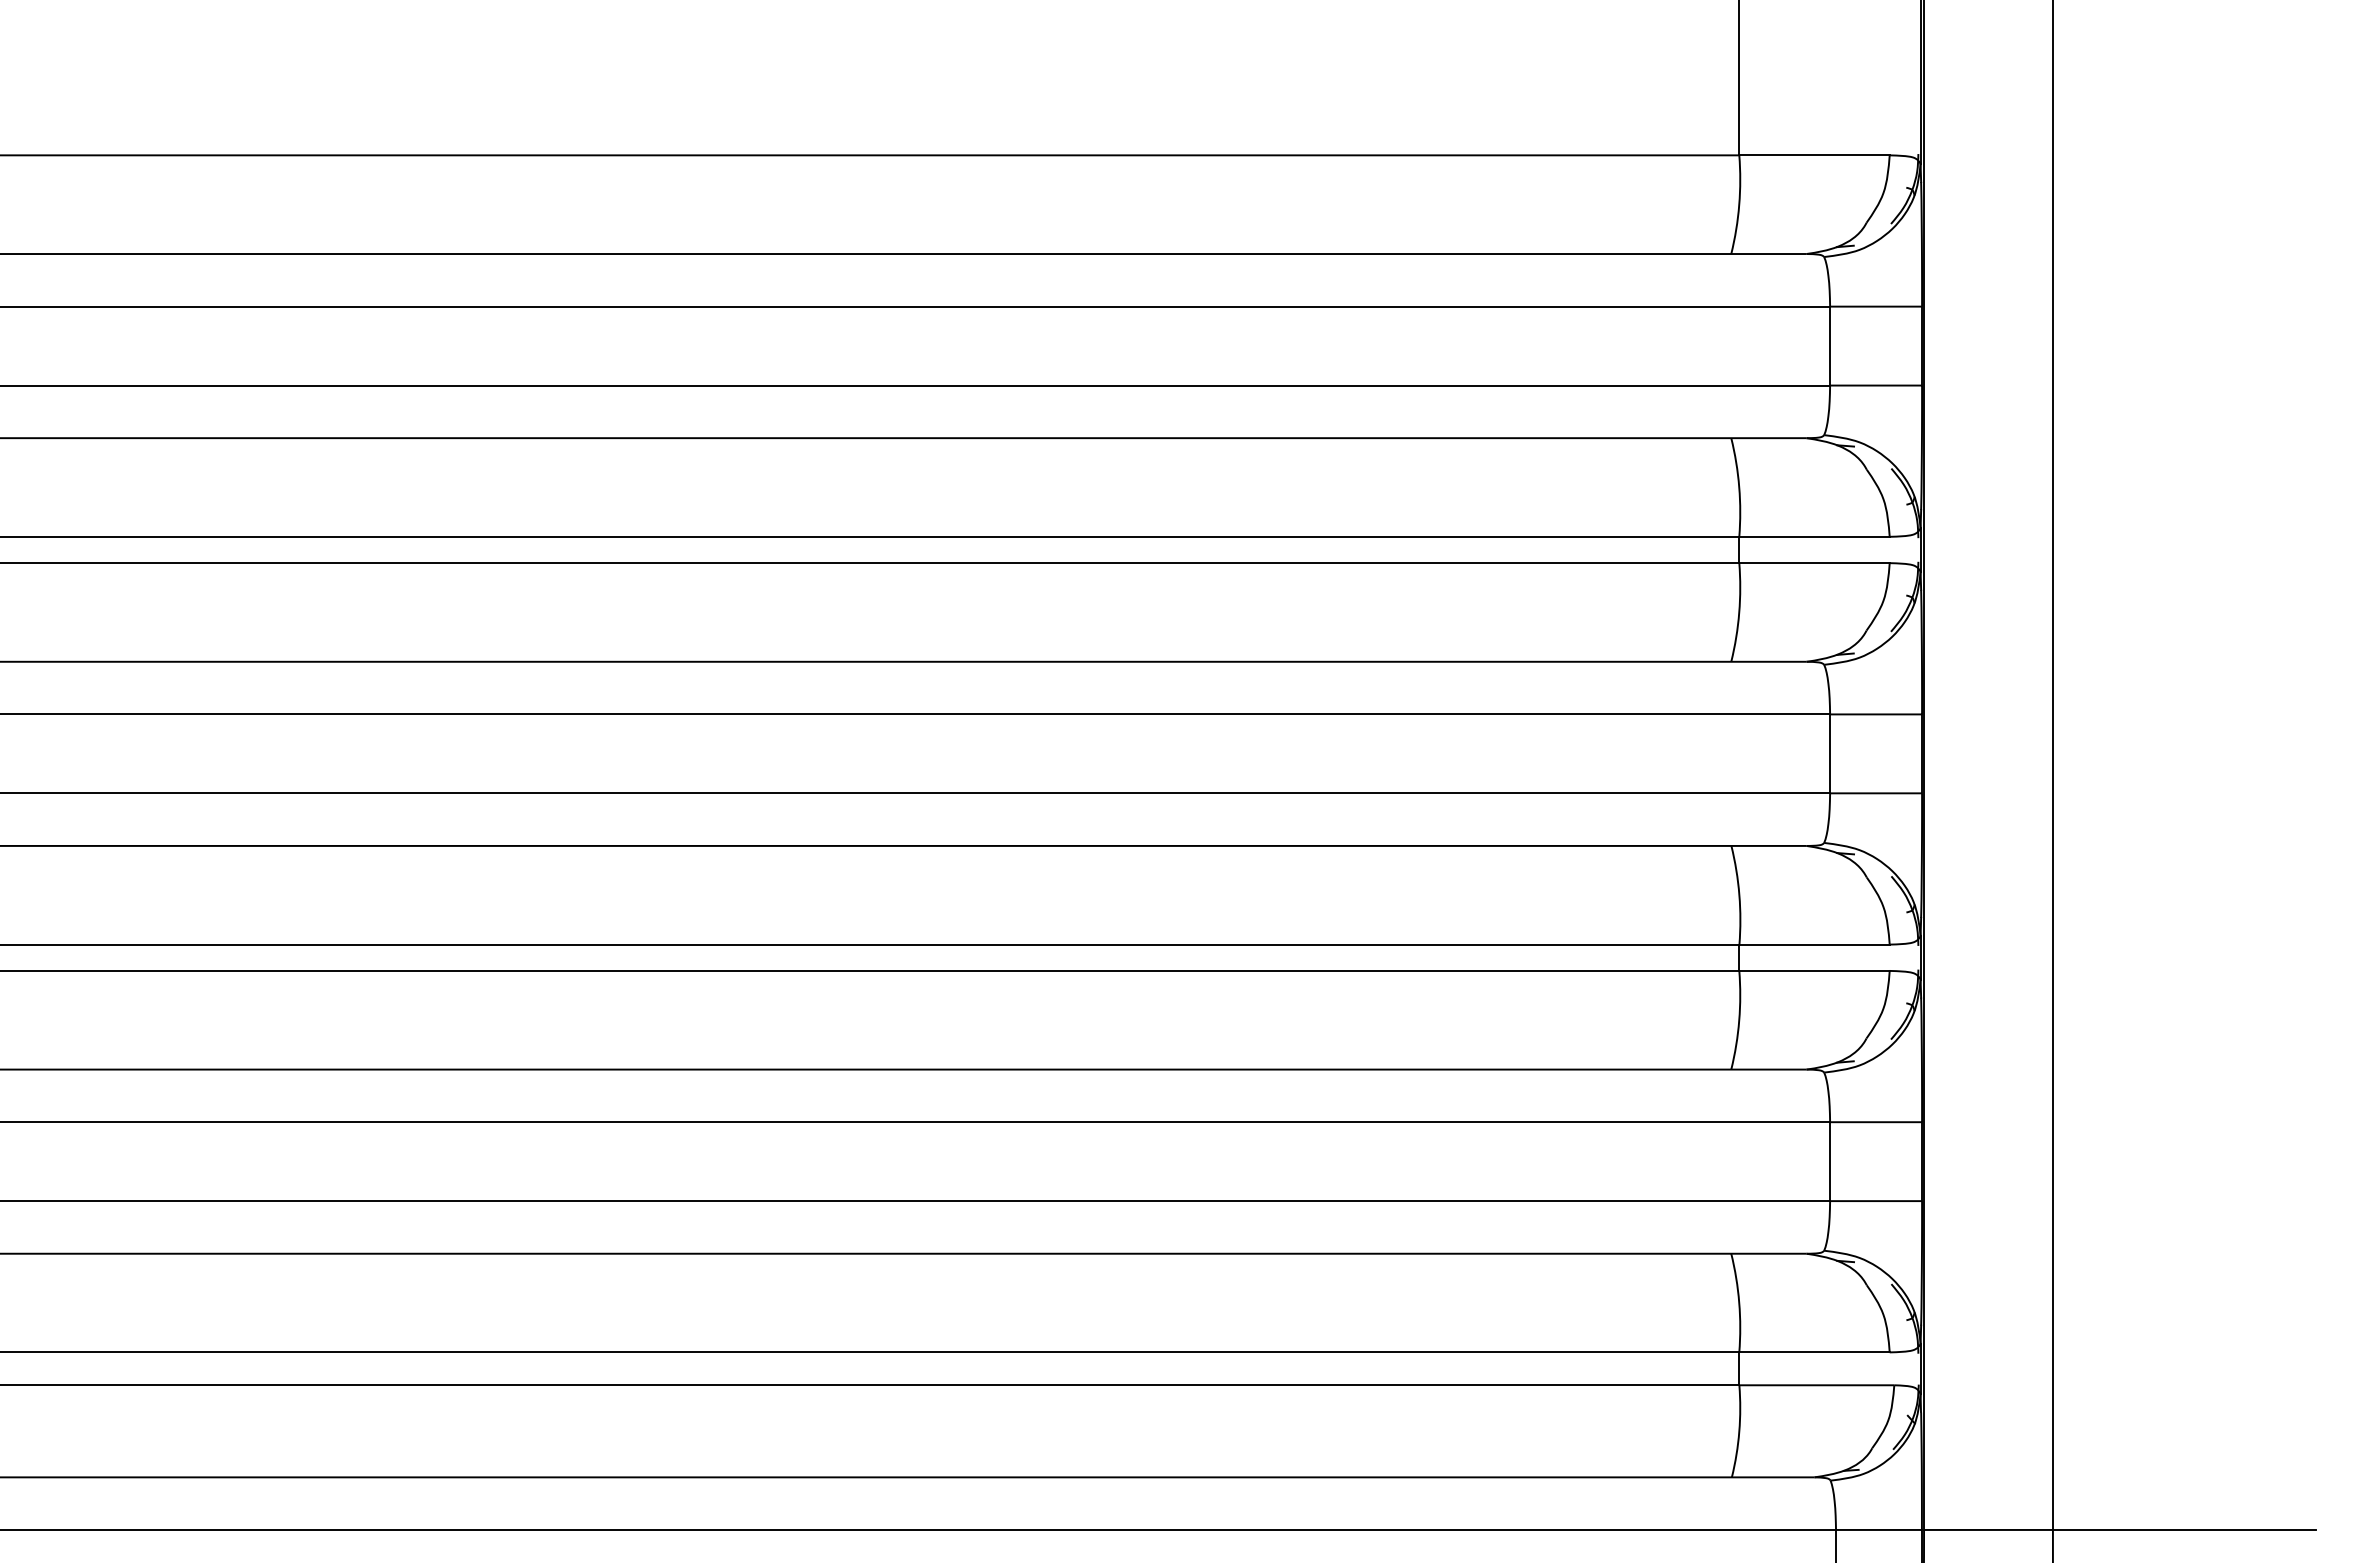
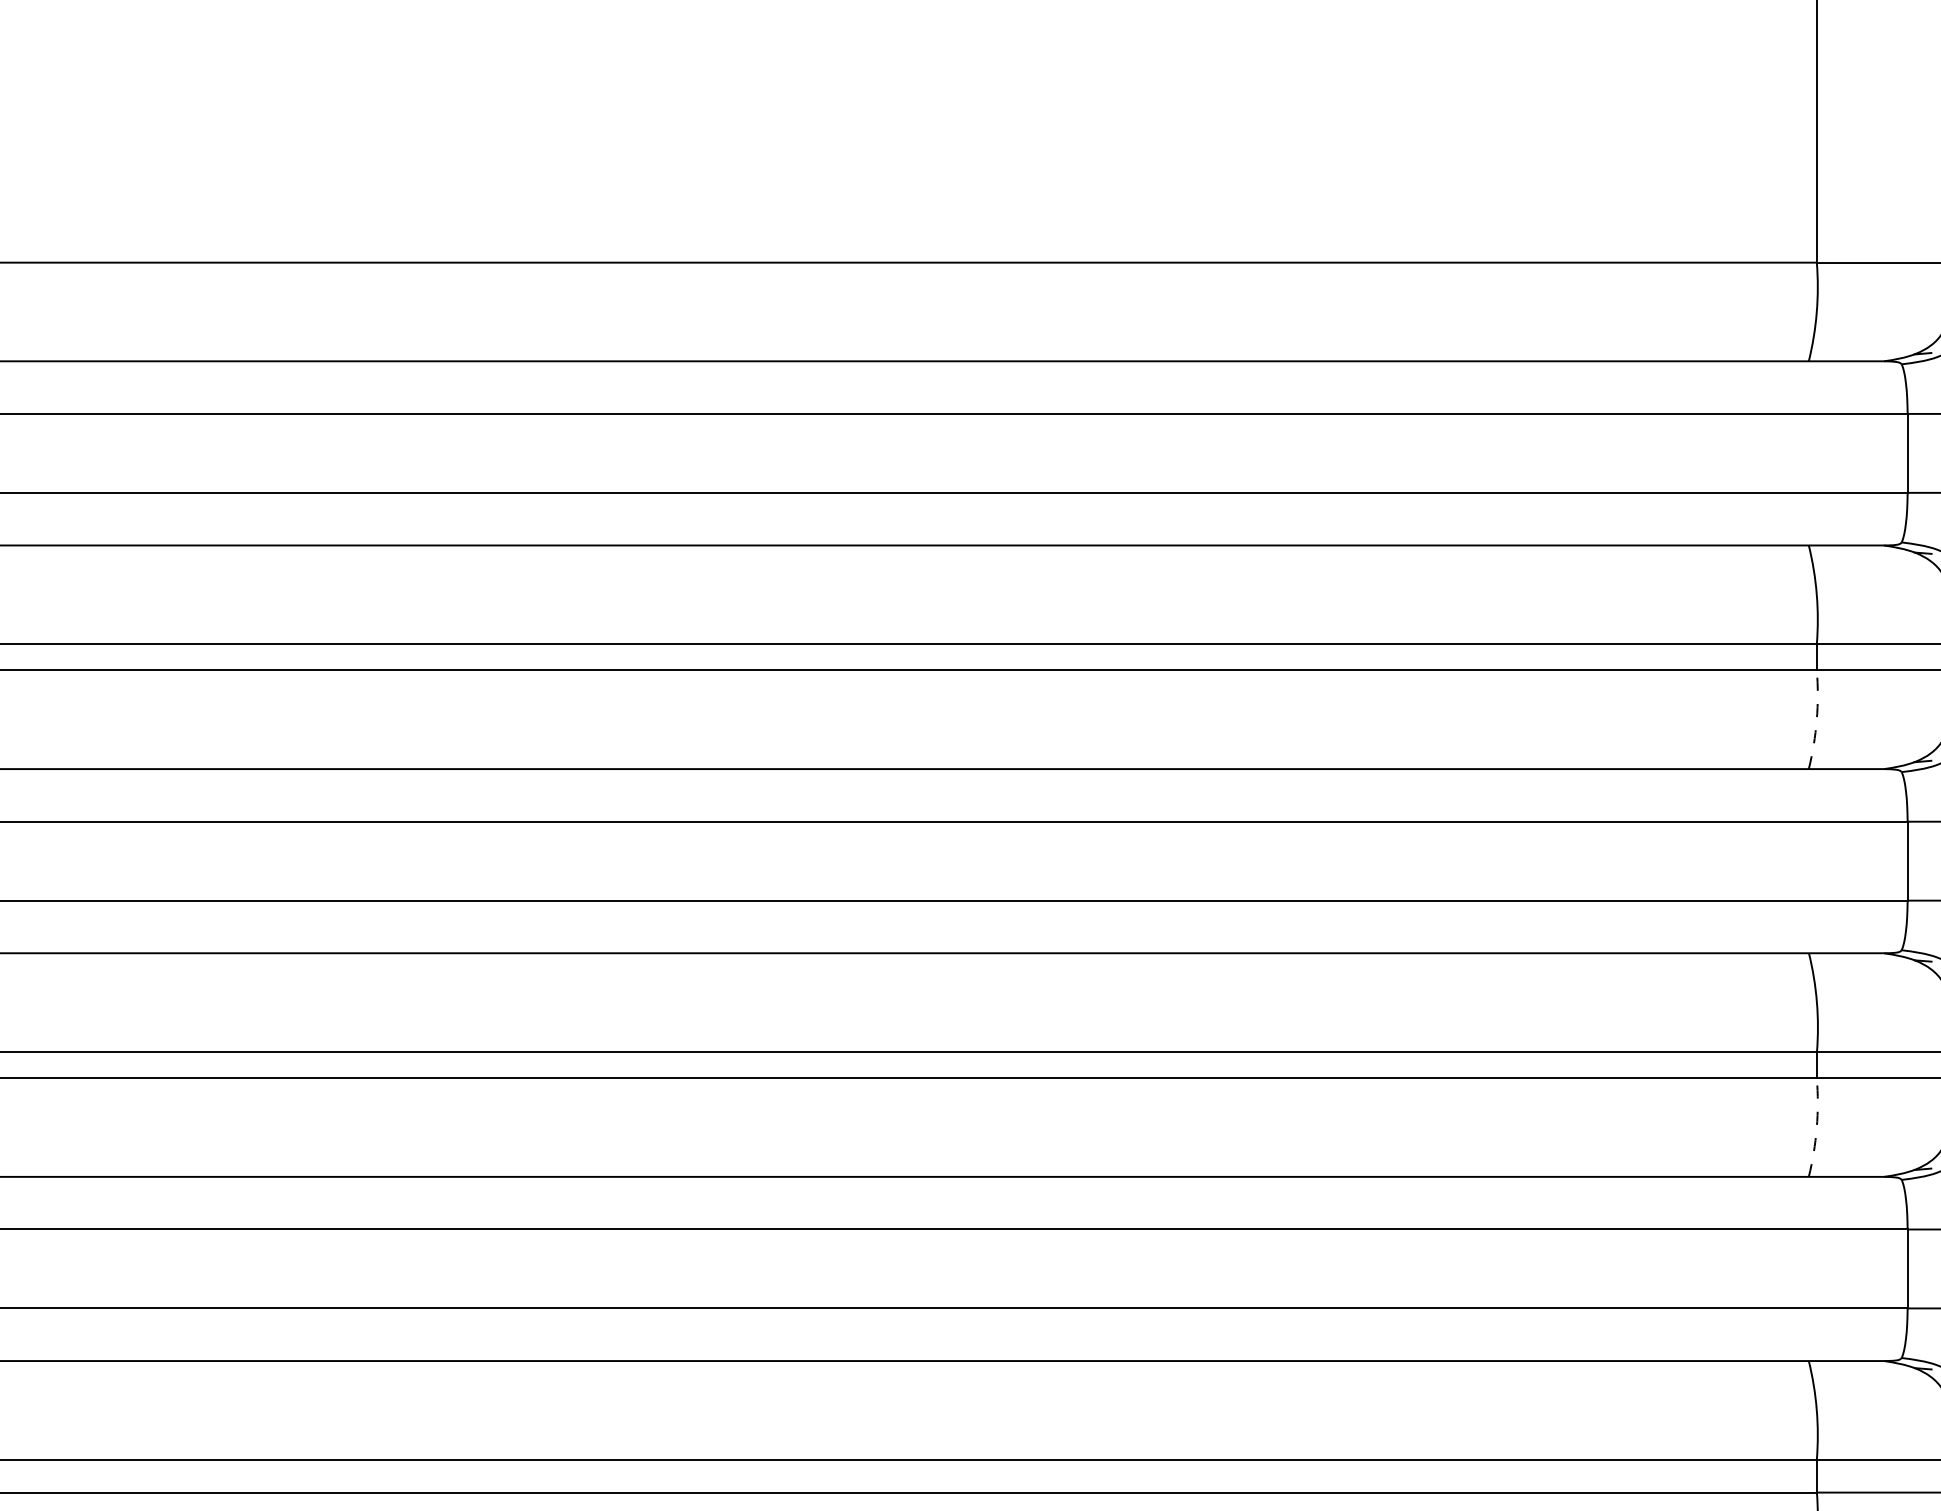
arc: (1739, 612) -> (1817, 719), solid -> dashed
arc: (1739, 1020) -> (1817, 1127), solid -> dashed

